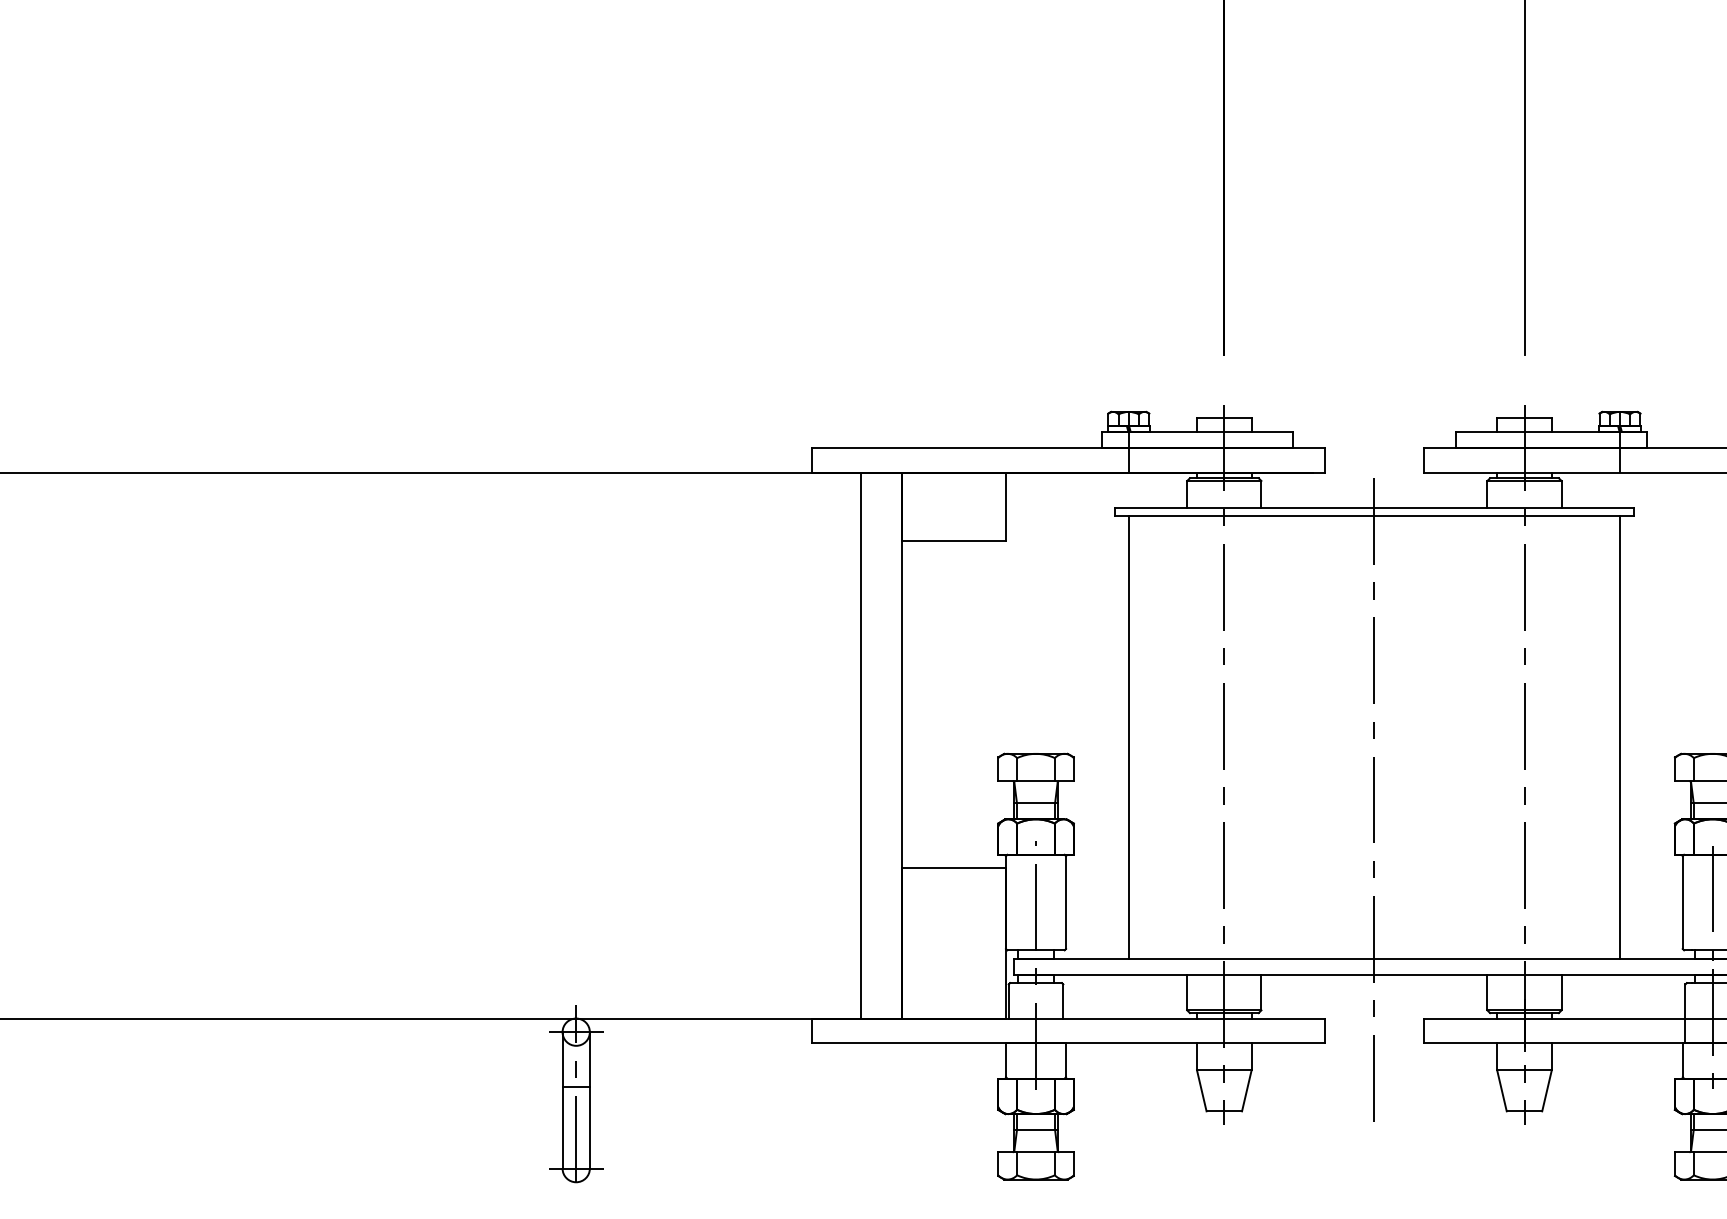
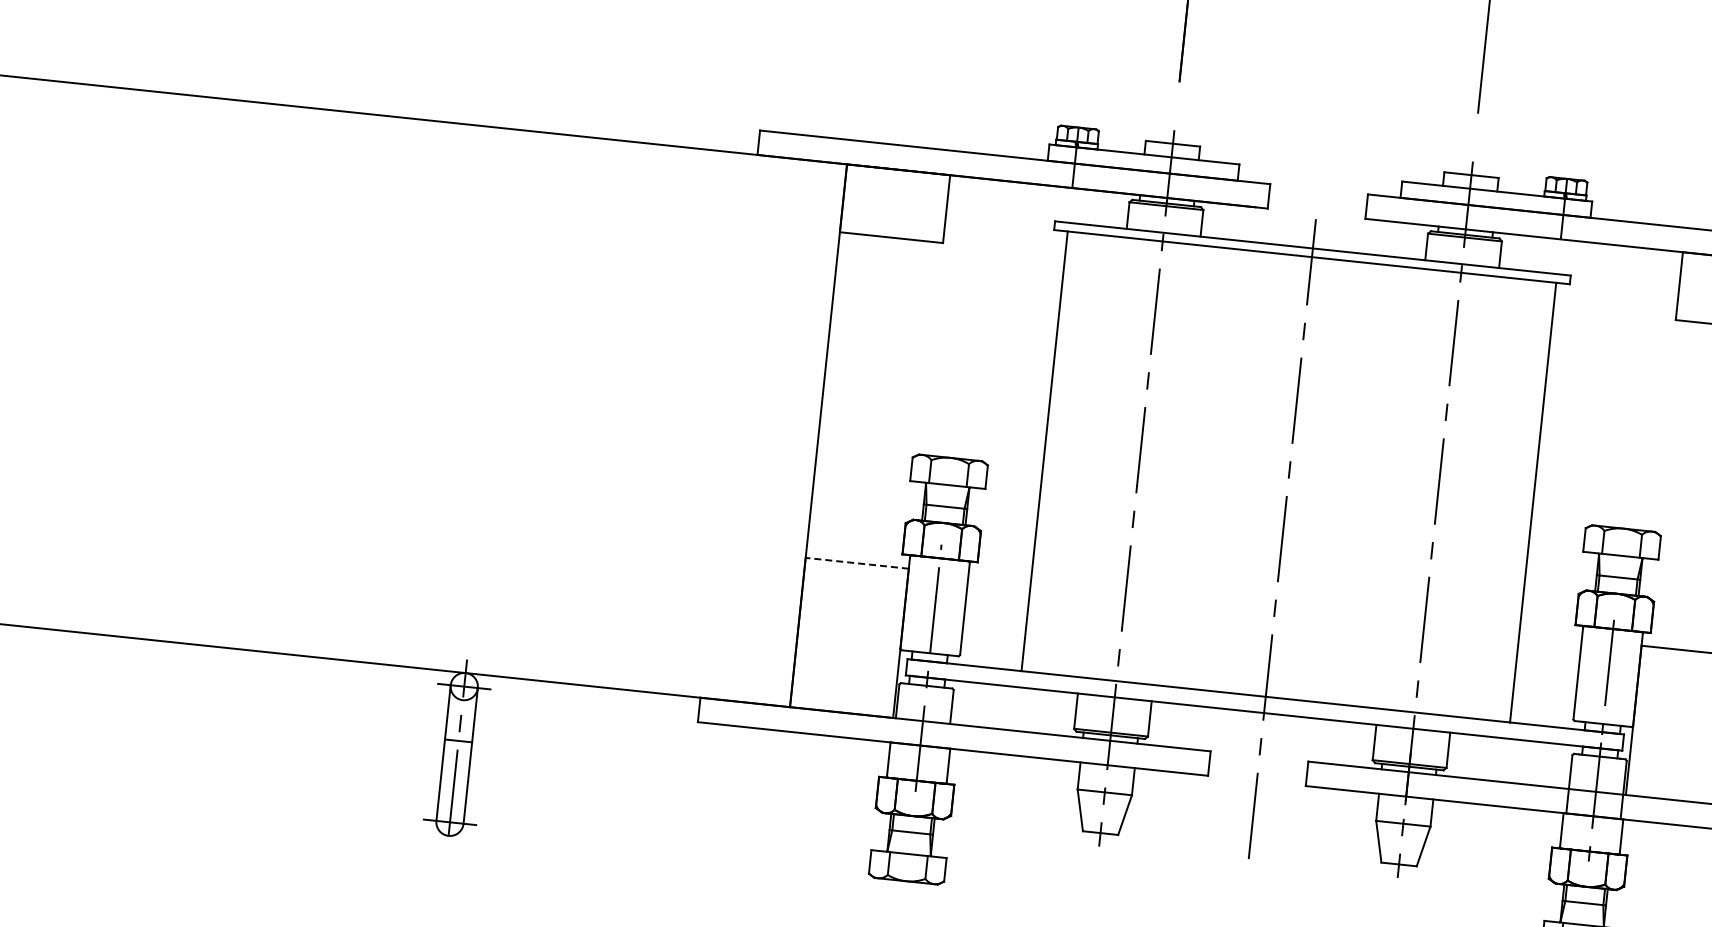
line: (861, 745) -> (777, 431), removed
line: (954, 868) -> (857, 563), solid -> dashed

